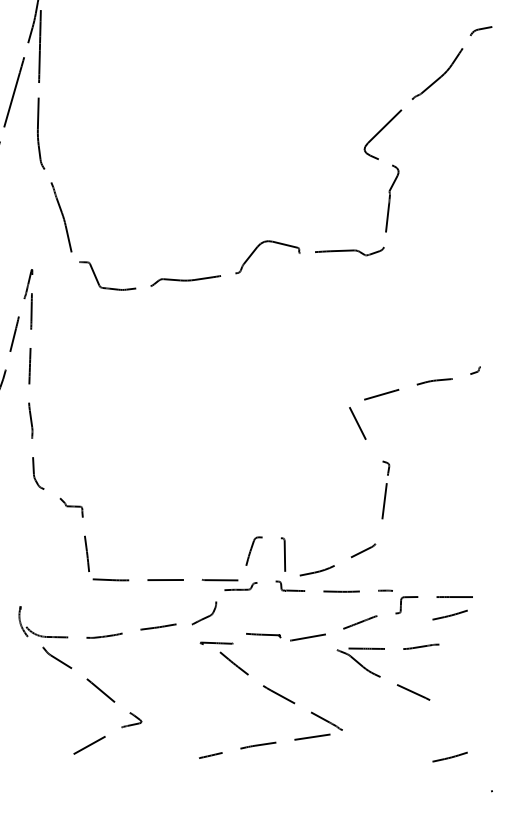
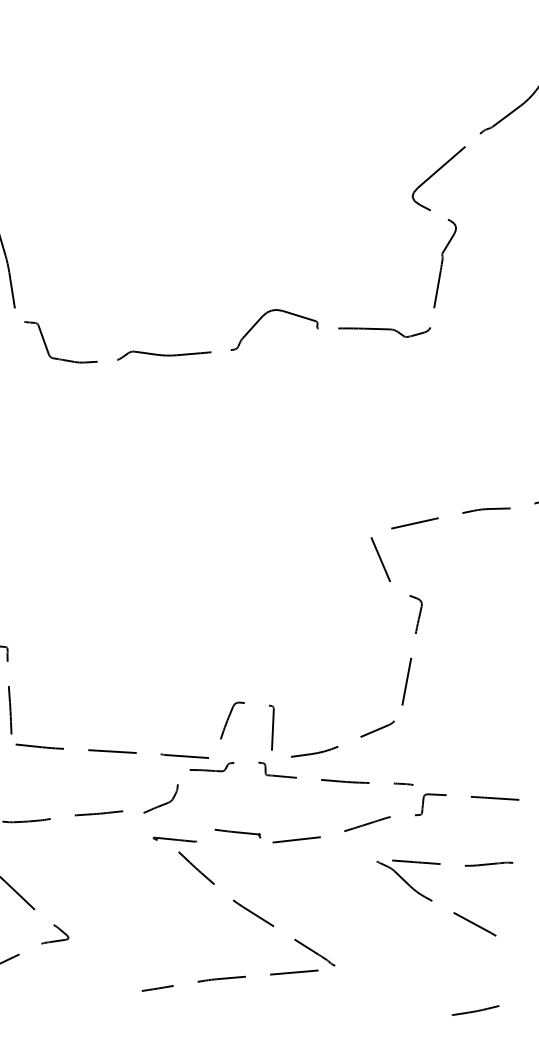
part: (385, 489) -> (412, 649), size x1.43
line: (450, 614) -> (487, 821), removed
part: (380, 676) -> (432, 900), moved

